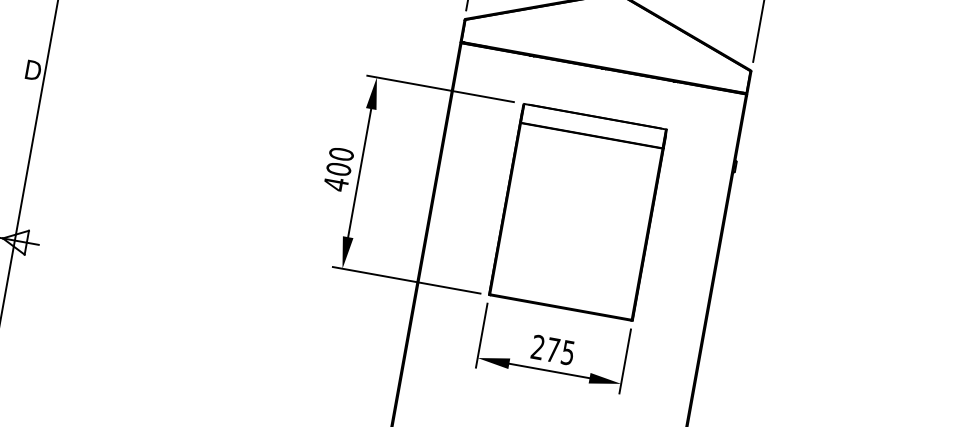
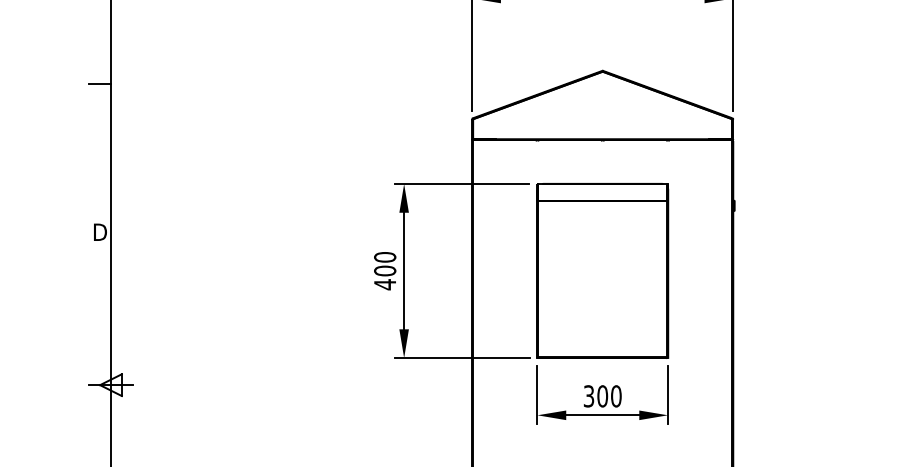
text: (552, 350) -> (602, 396), 275 -> 300

